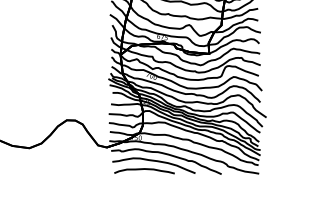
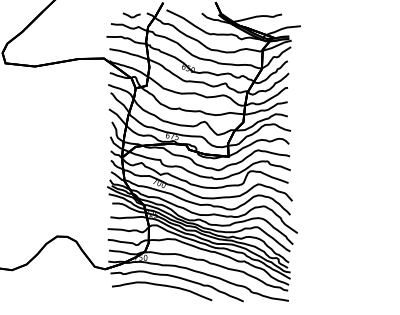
curve: (144, 170) -> (150, 296), removed

